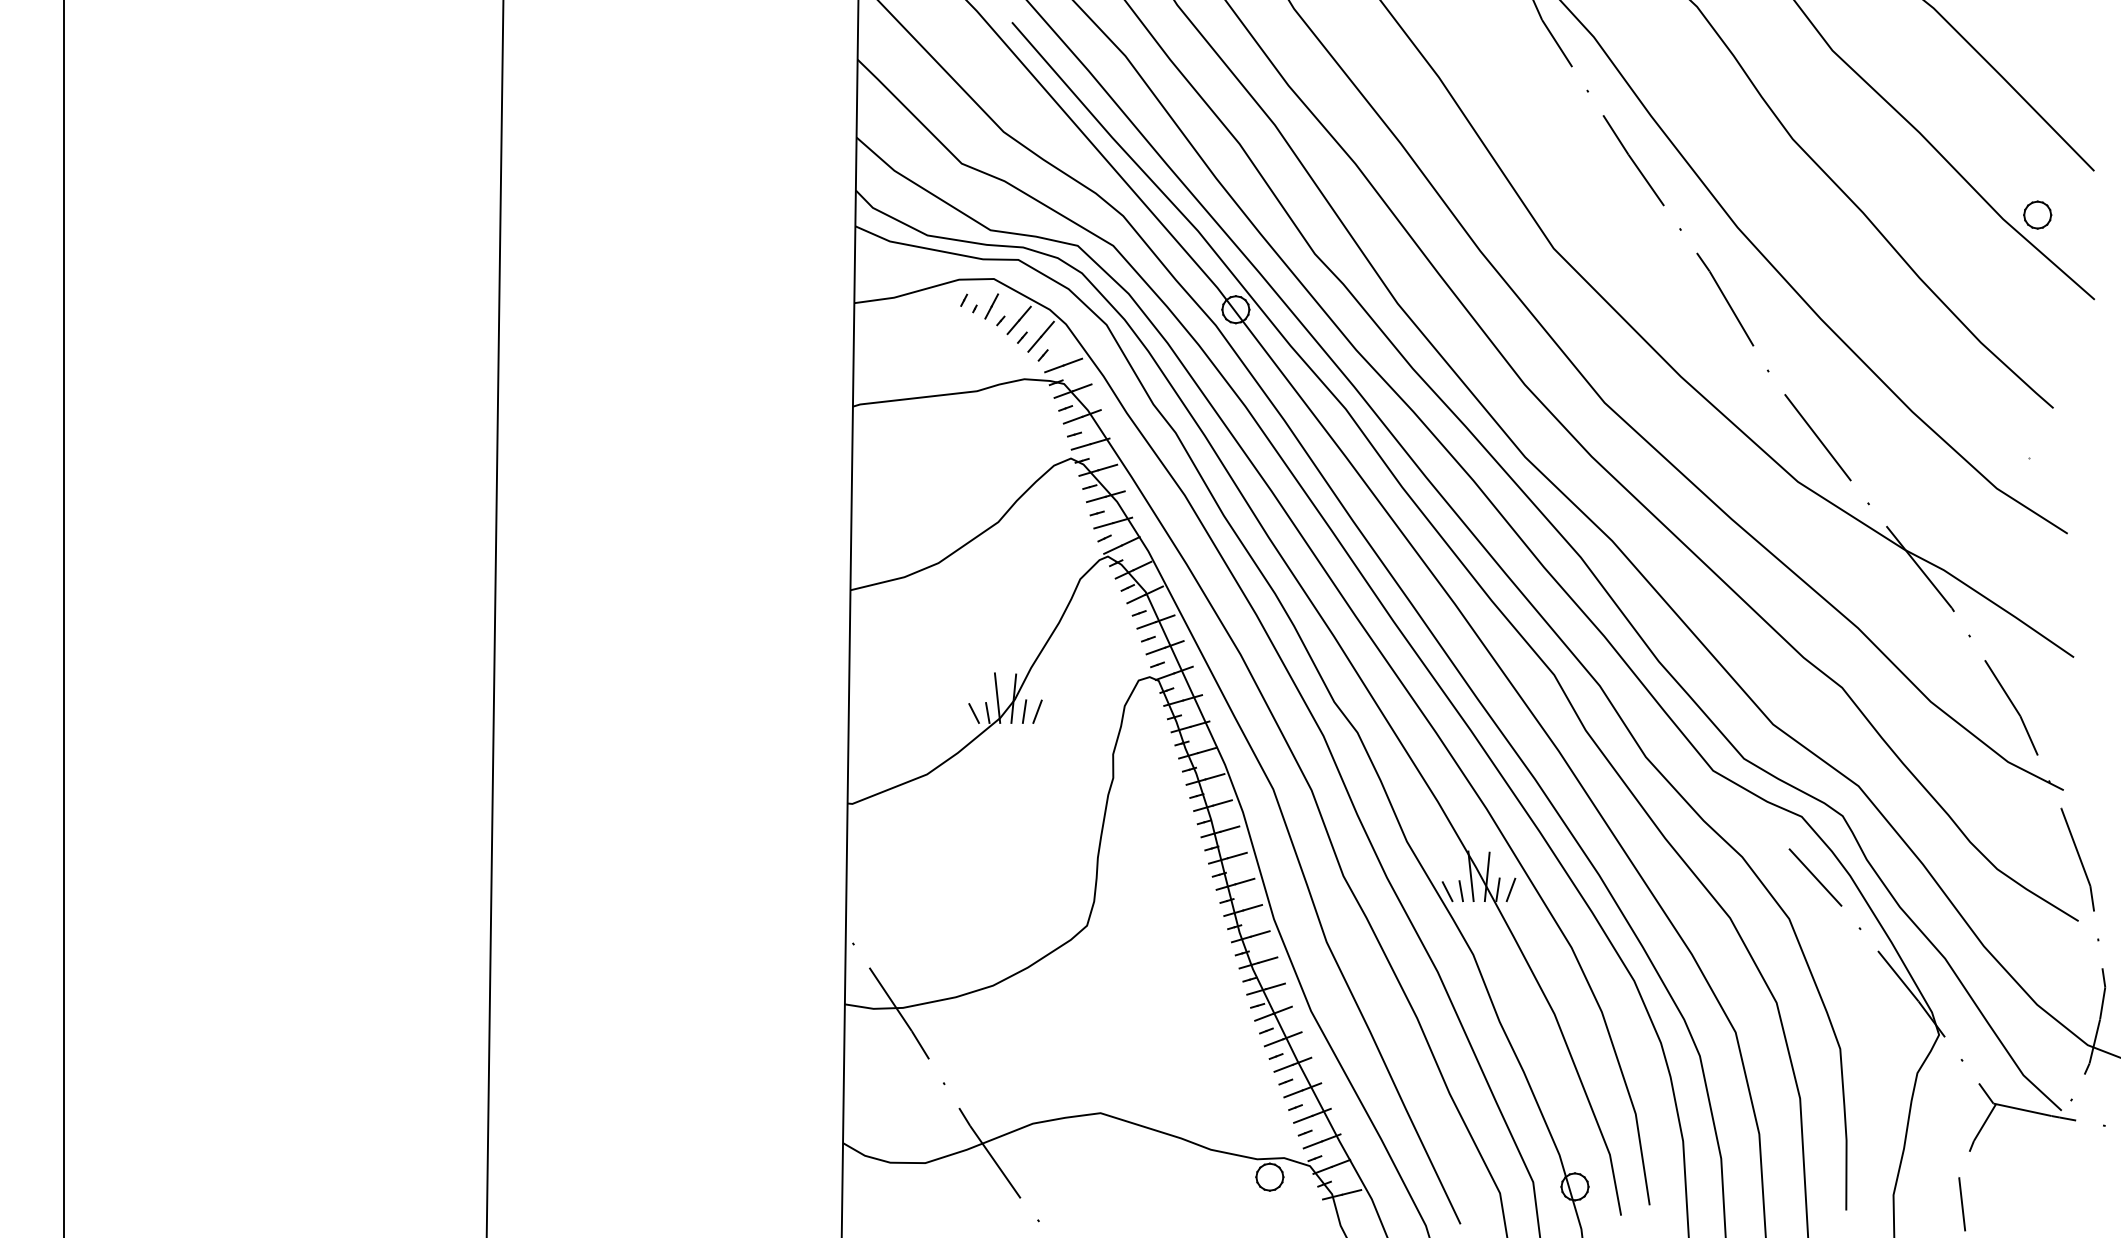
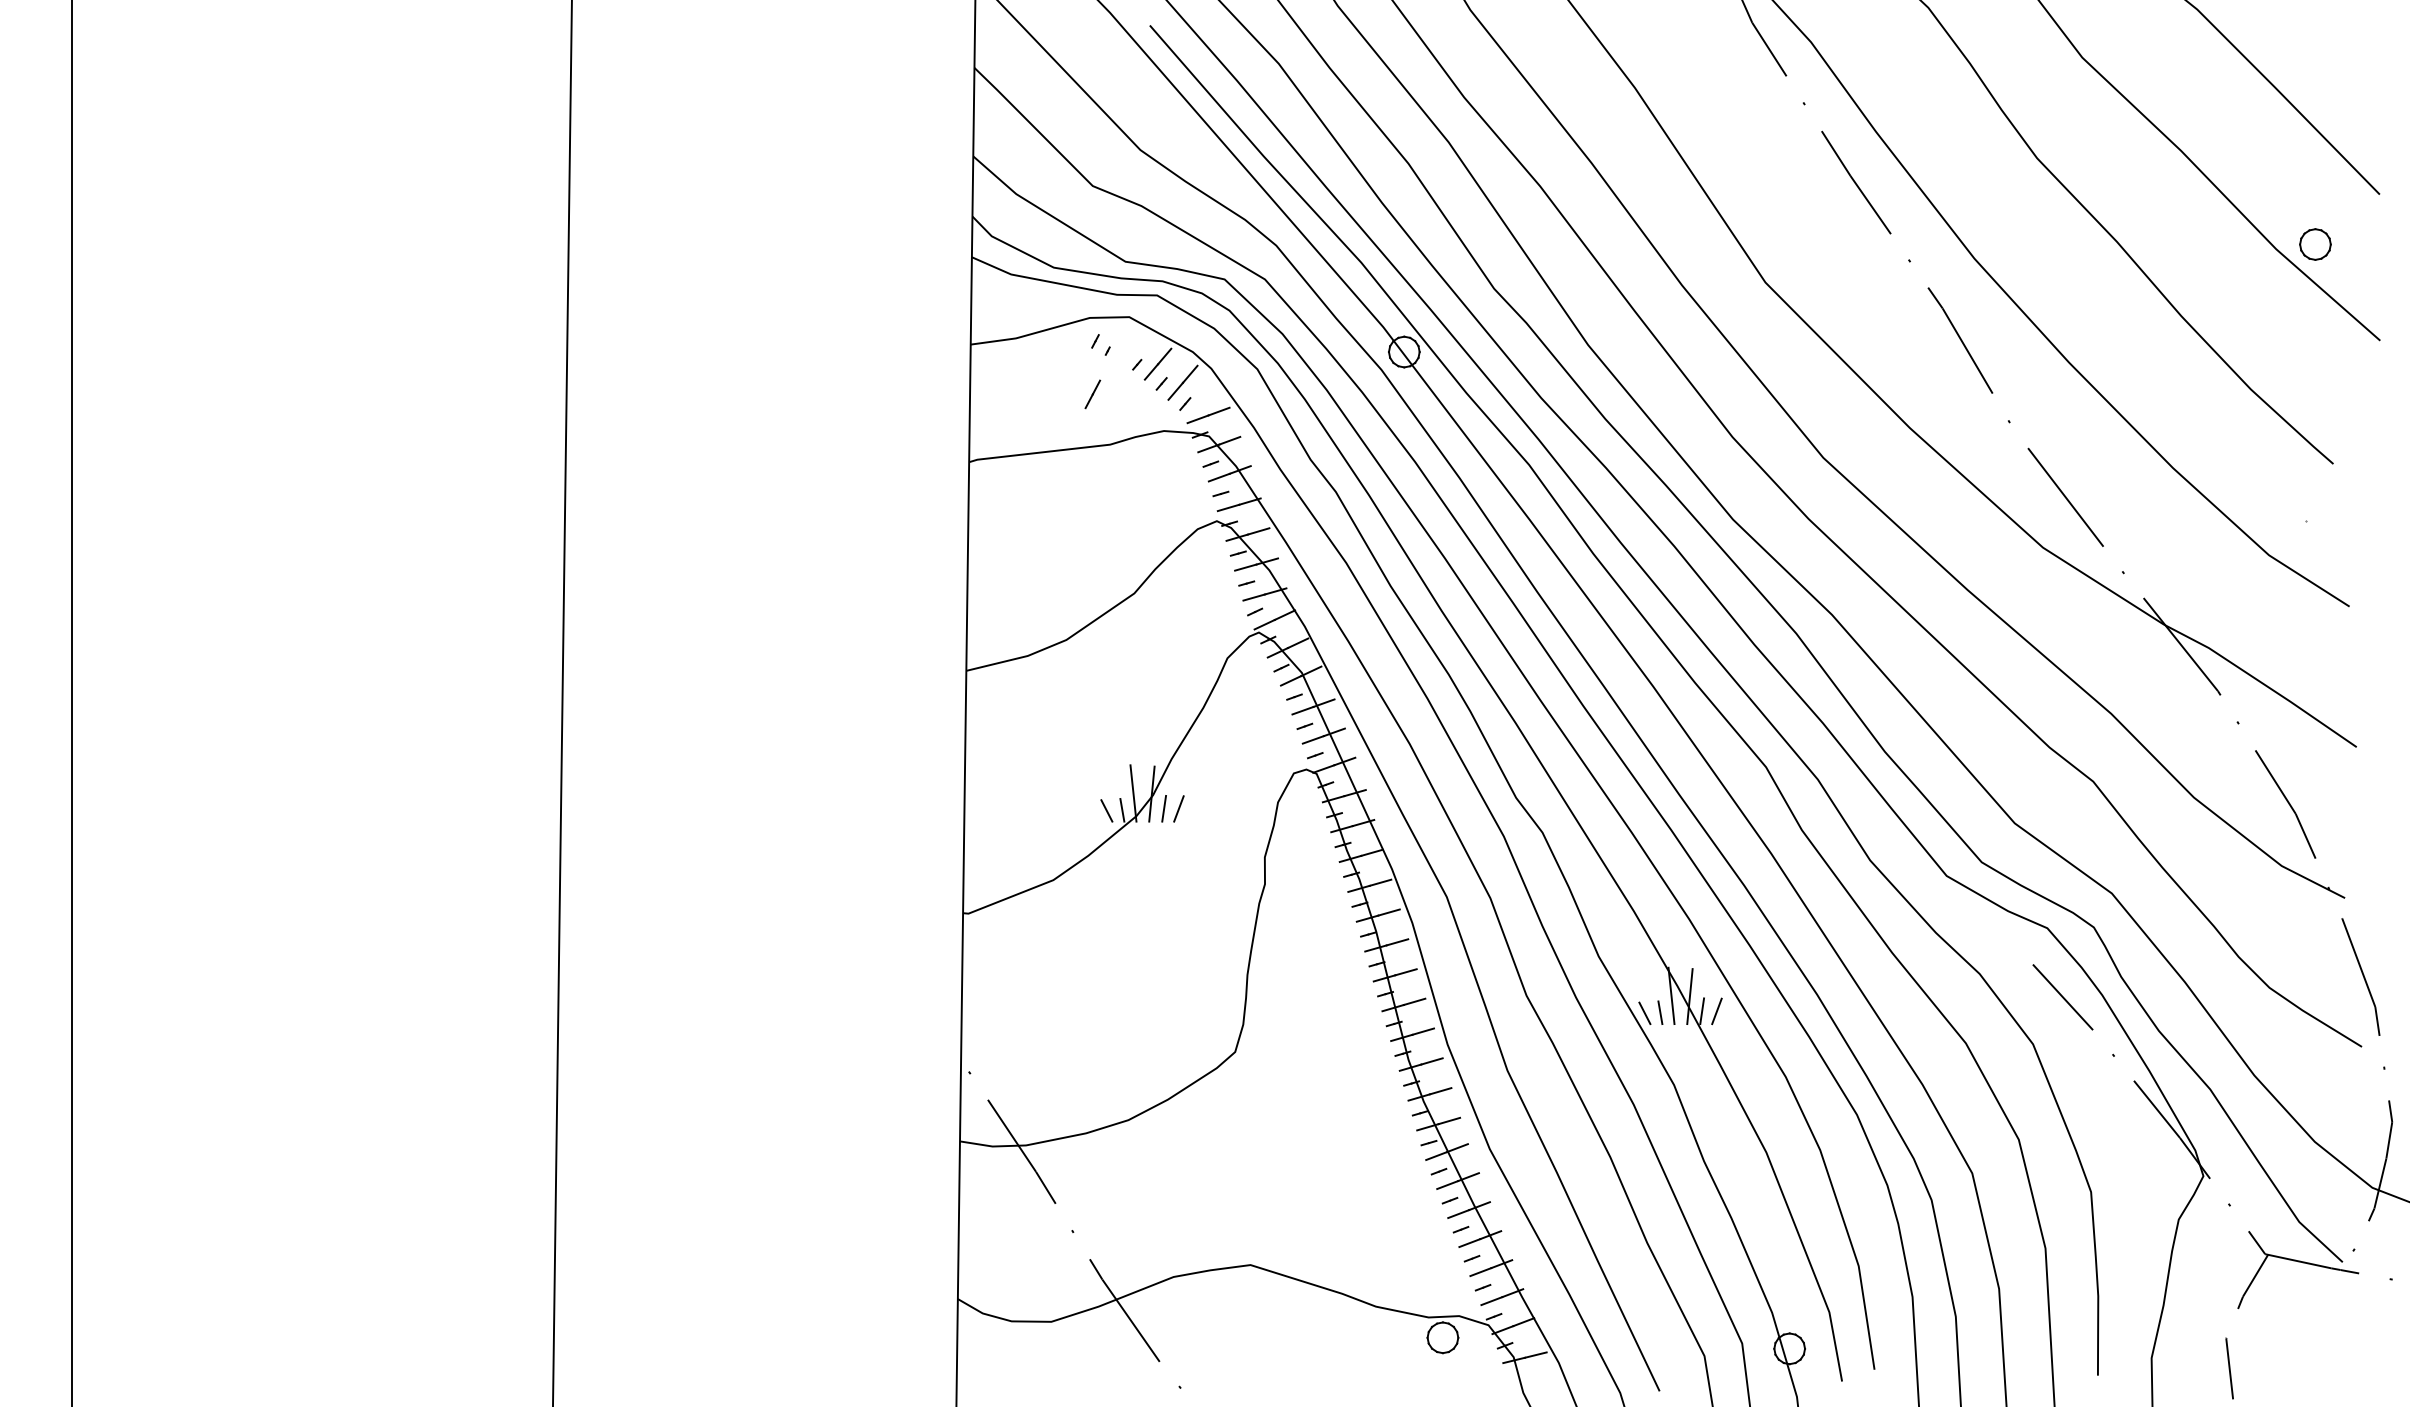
line: (991, 306) -> (1092, 394), moved

